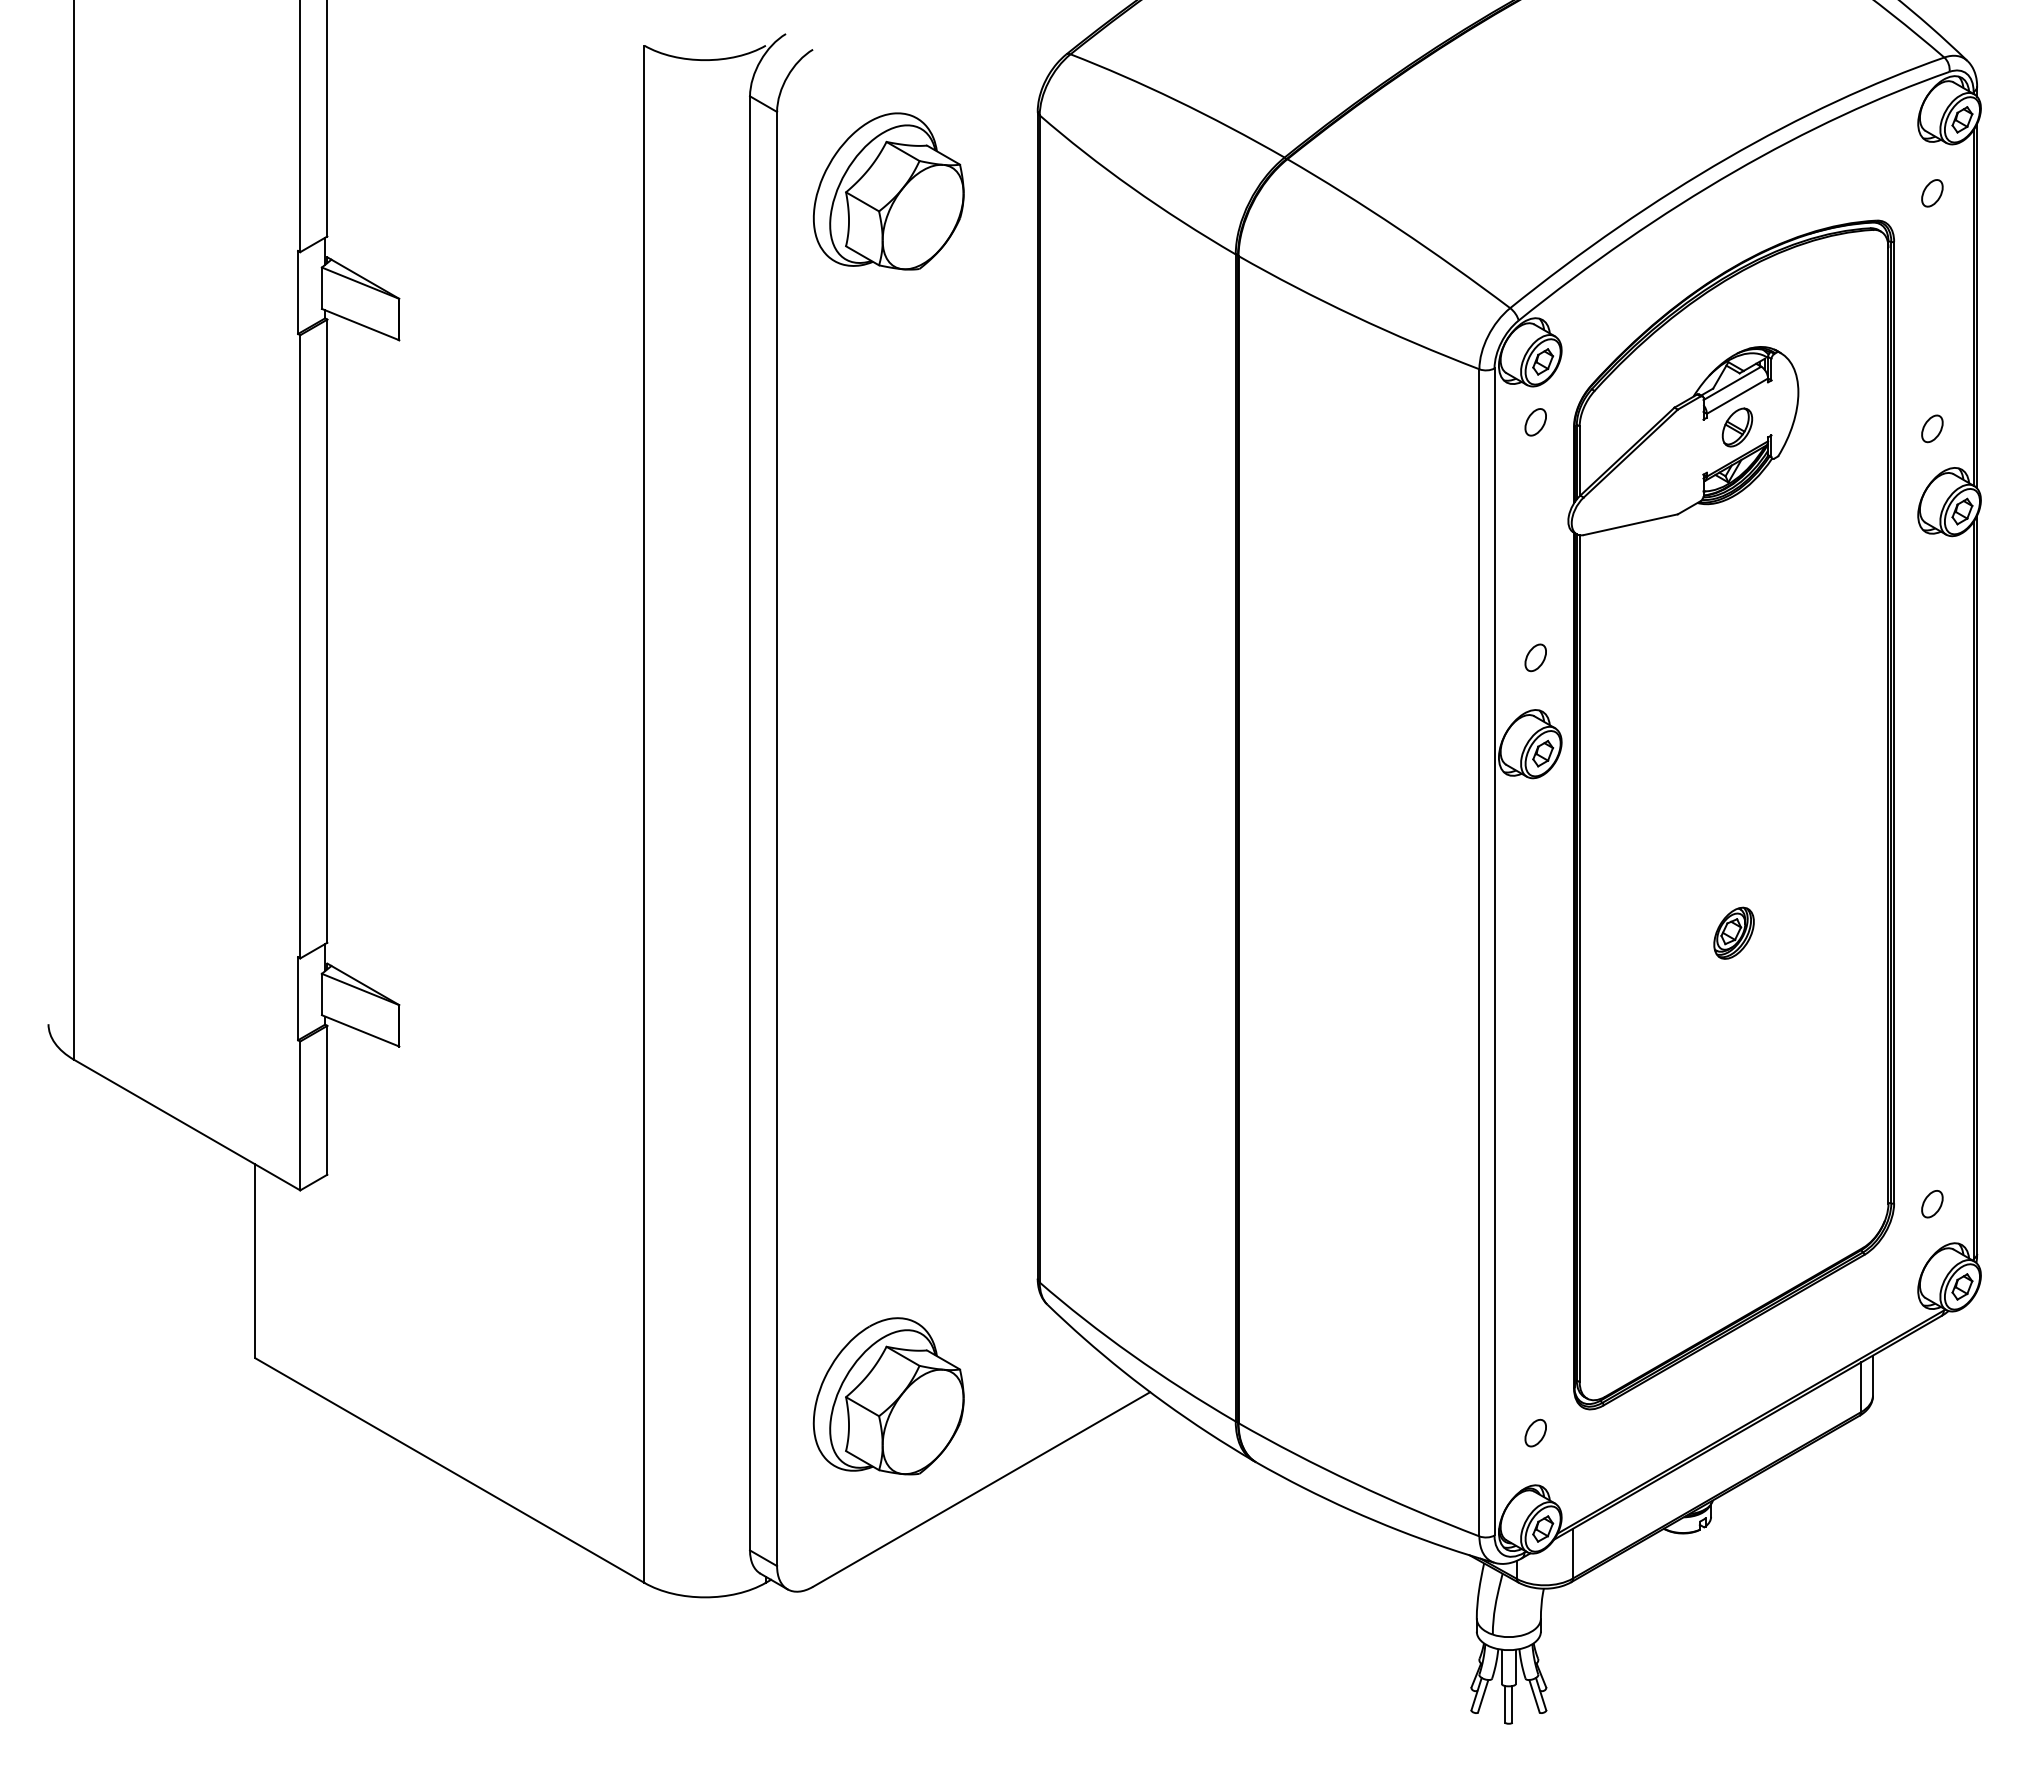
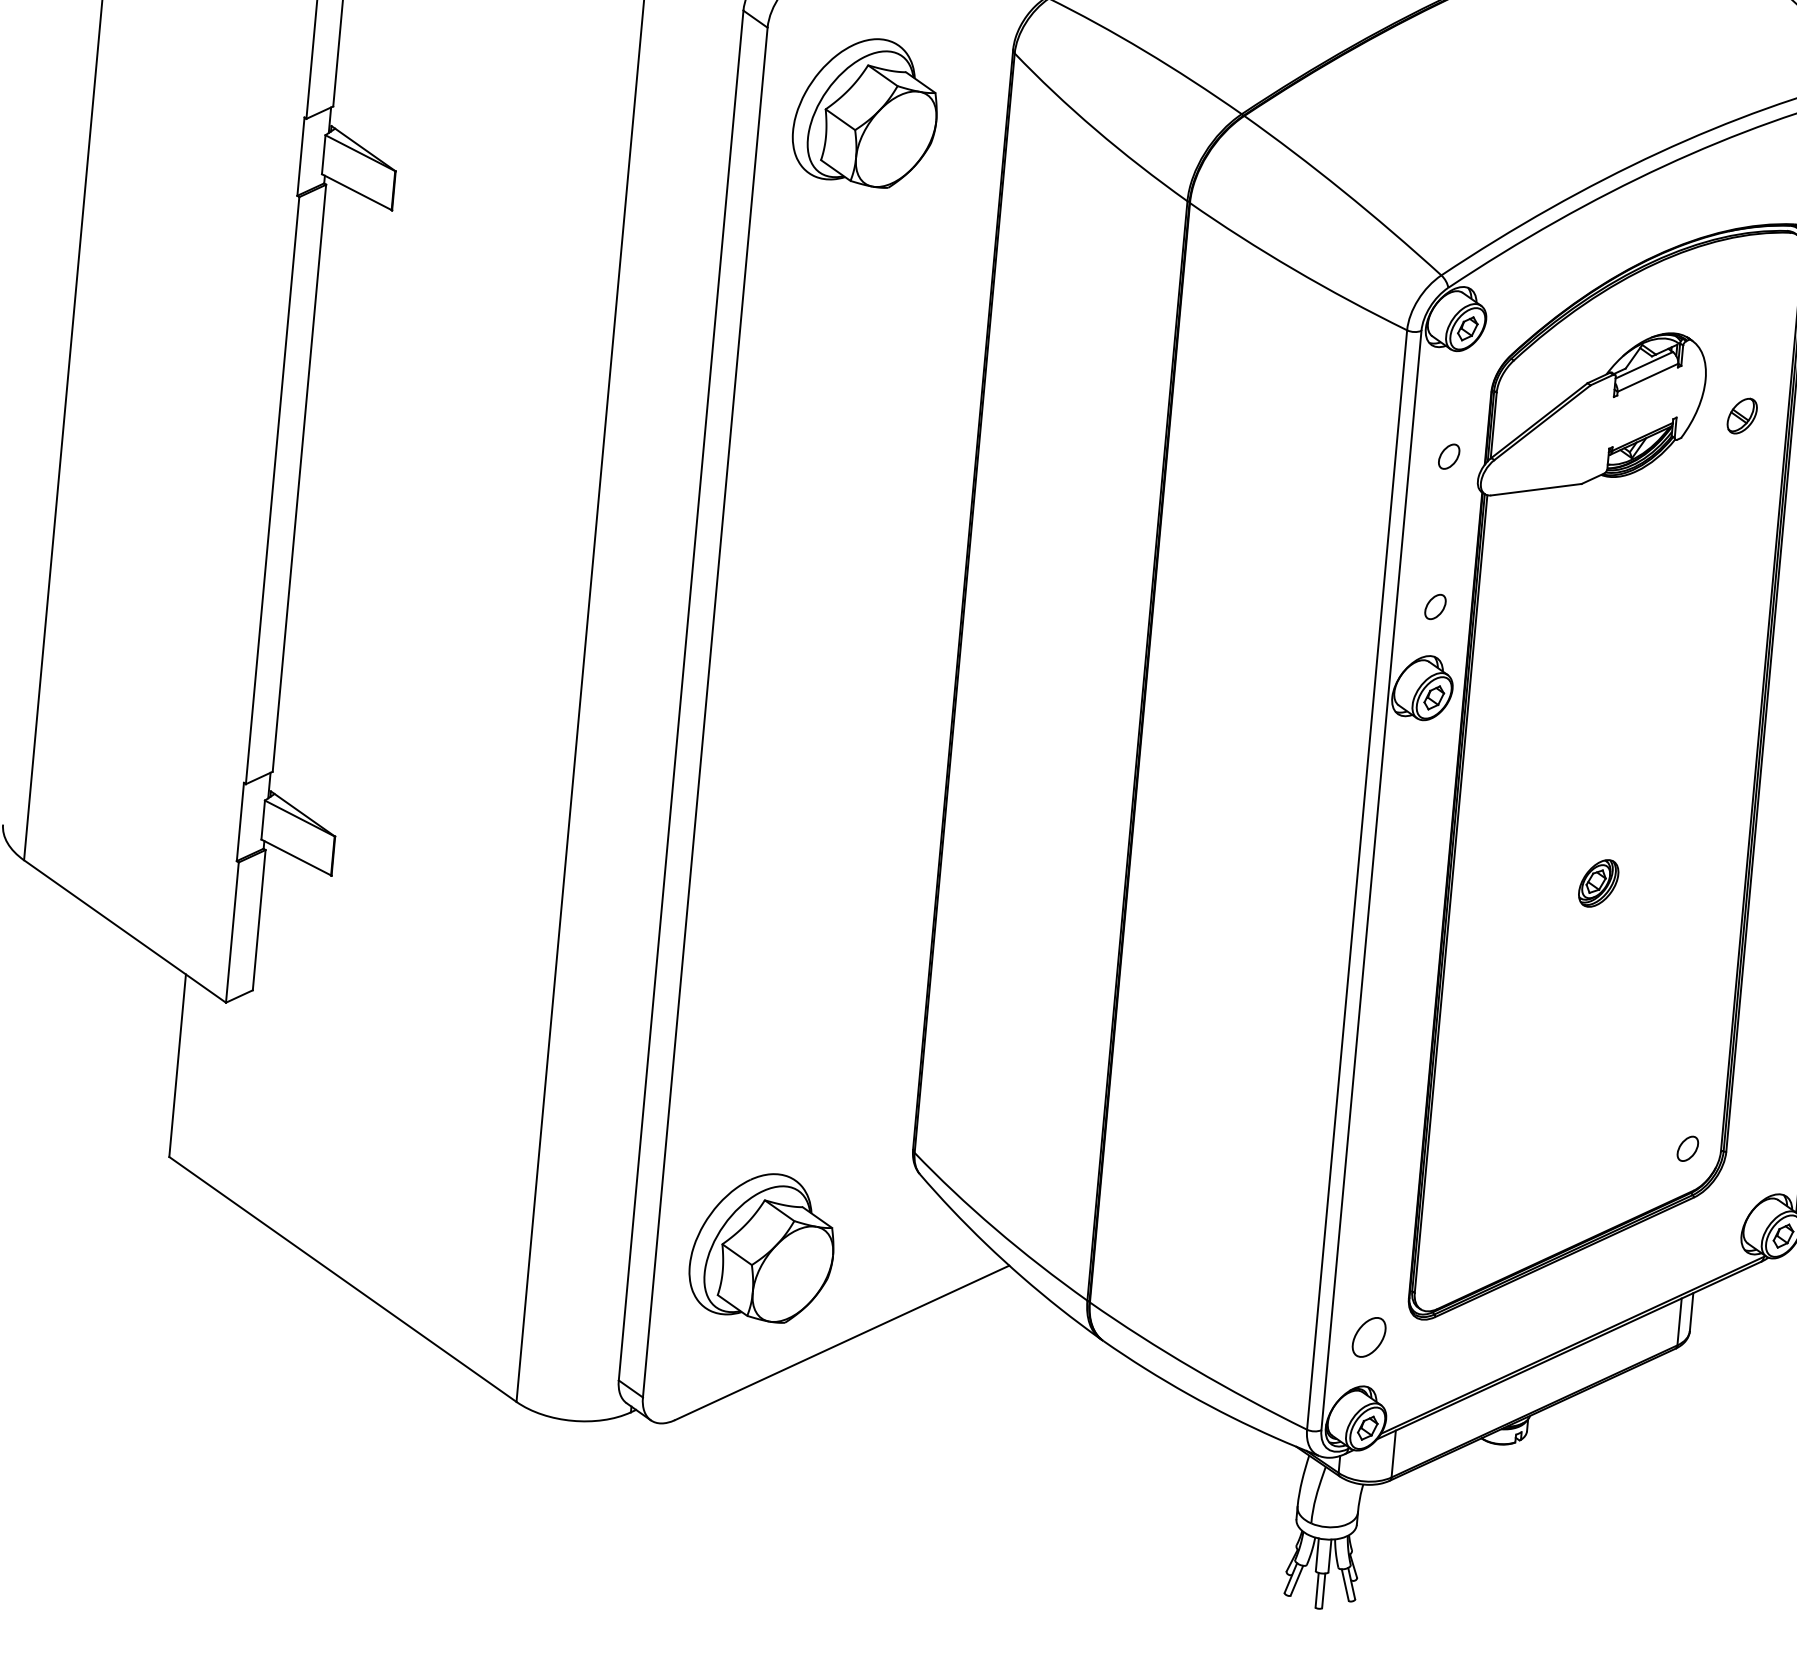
part: (1535, 422) -> (1448, 456), moved
part: (1737, 427) -> (1742, 416), moved
part: (1932, 1204) -> (1687, 1149), moved
part: (1535, 1432) -> (1368, 1336), size x1.6

